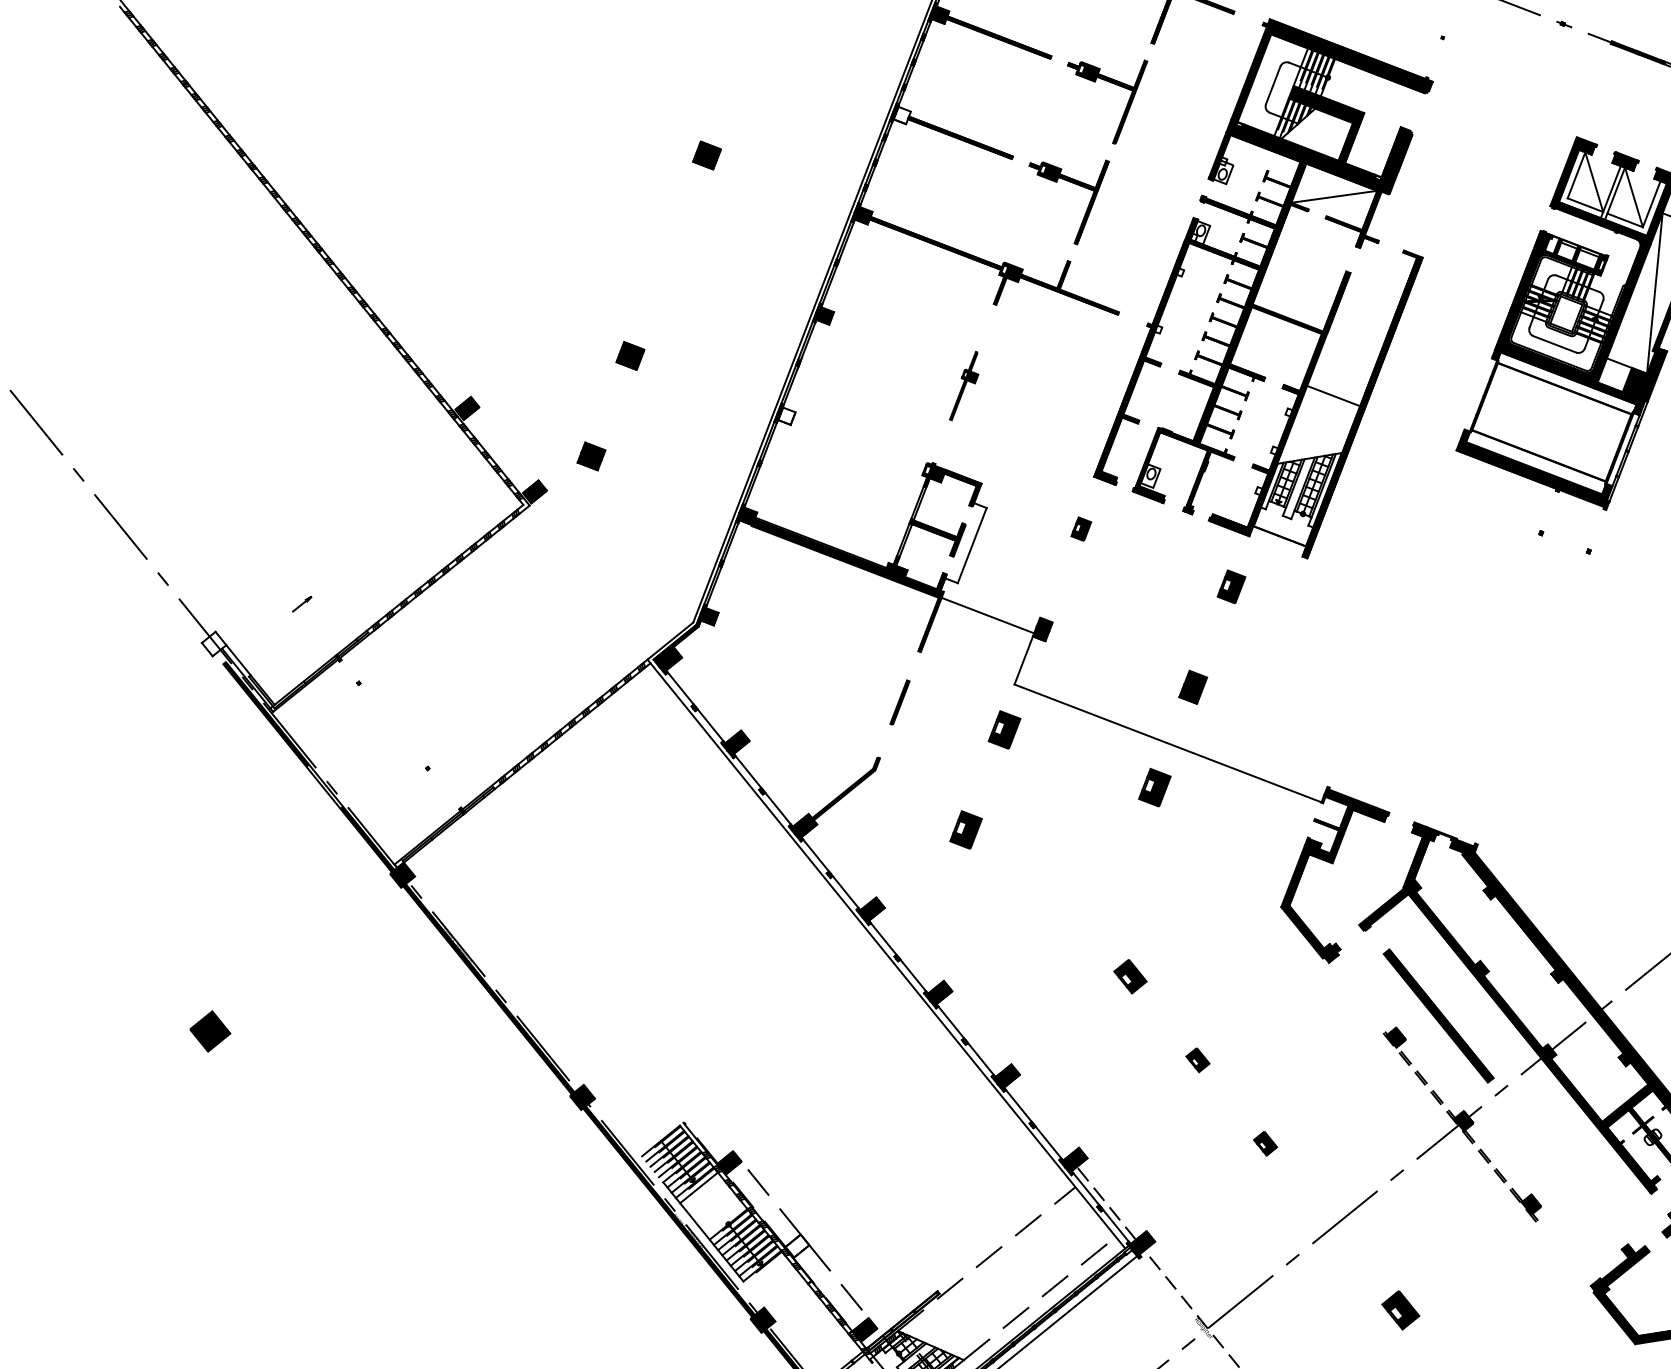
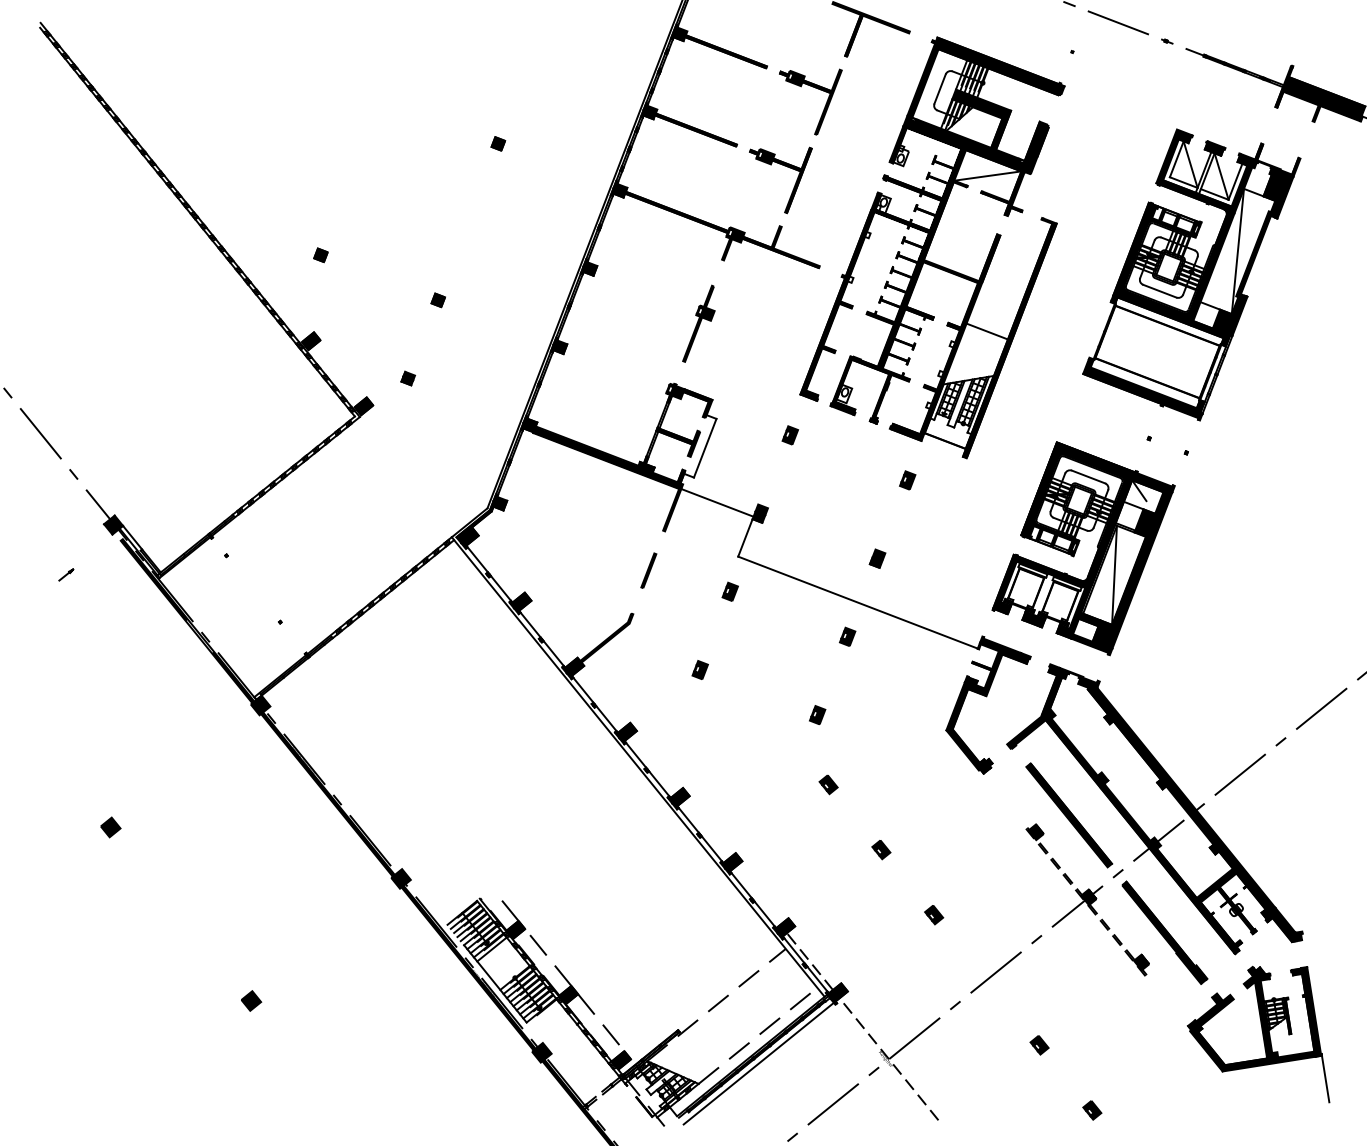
fill: (902, 115) -> (650, 112), added
part: (707, 155) -> (498, 143), size x0.62
part: (479, 298) -> (320, 255), added
part: (629, 356) -> (437, 300), size x0.62
part: (963, 385) -> (698, 323), size x1.43
fill: (786, 416) -> (560, 347), added
part: (592, 456) -> (408, 378), size x0.62
part: (1231, 586) -> (907, 480), size x0.71
line: (302, 603) -> (66, 574), moved
fill: (214, 643) -> (113, 524), added
part: (1456, 674) -> (1083, 548), added
part: (1193, 686) -> (877, 558), size x0.71
part: (1003, 729) -> (729, 591), size x0.62
part: (1154, 786) -> (847, 636), size x0.62
part: (964, 829) -> (699, 669), size x0.62
part: (1116, 886) -> (817, 714), added
part: (1130, 976) -> (828, 784), size x0.71
part: (210, 1031) -> (110, 827), size x0.62
line: (720, 1135) -> (508, 908), added
part: (1560, 1166) -> (1164, 932), added
fill: (797, 1245) -> (568, 994), added
part: (390, 1253) -> (251, 1000), added
part: (1400, 1310) -> (1039, 1045), size x0.62

